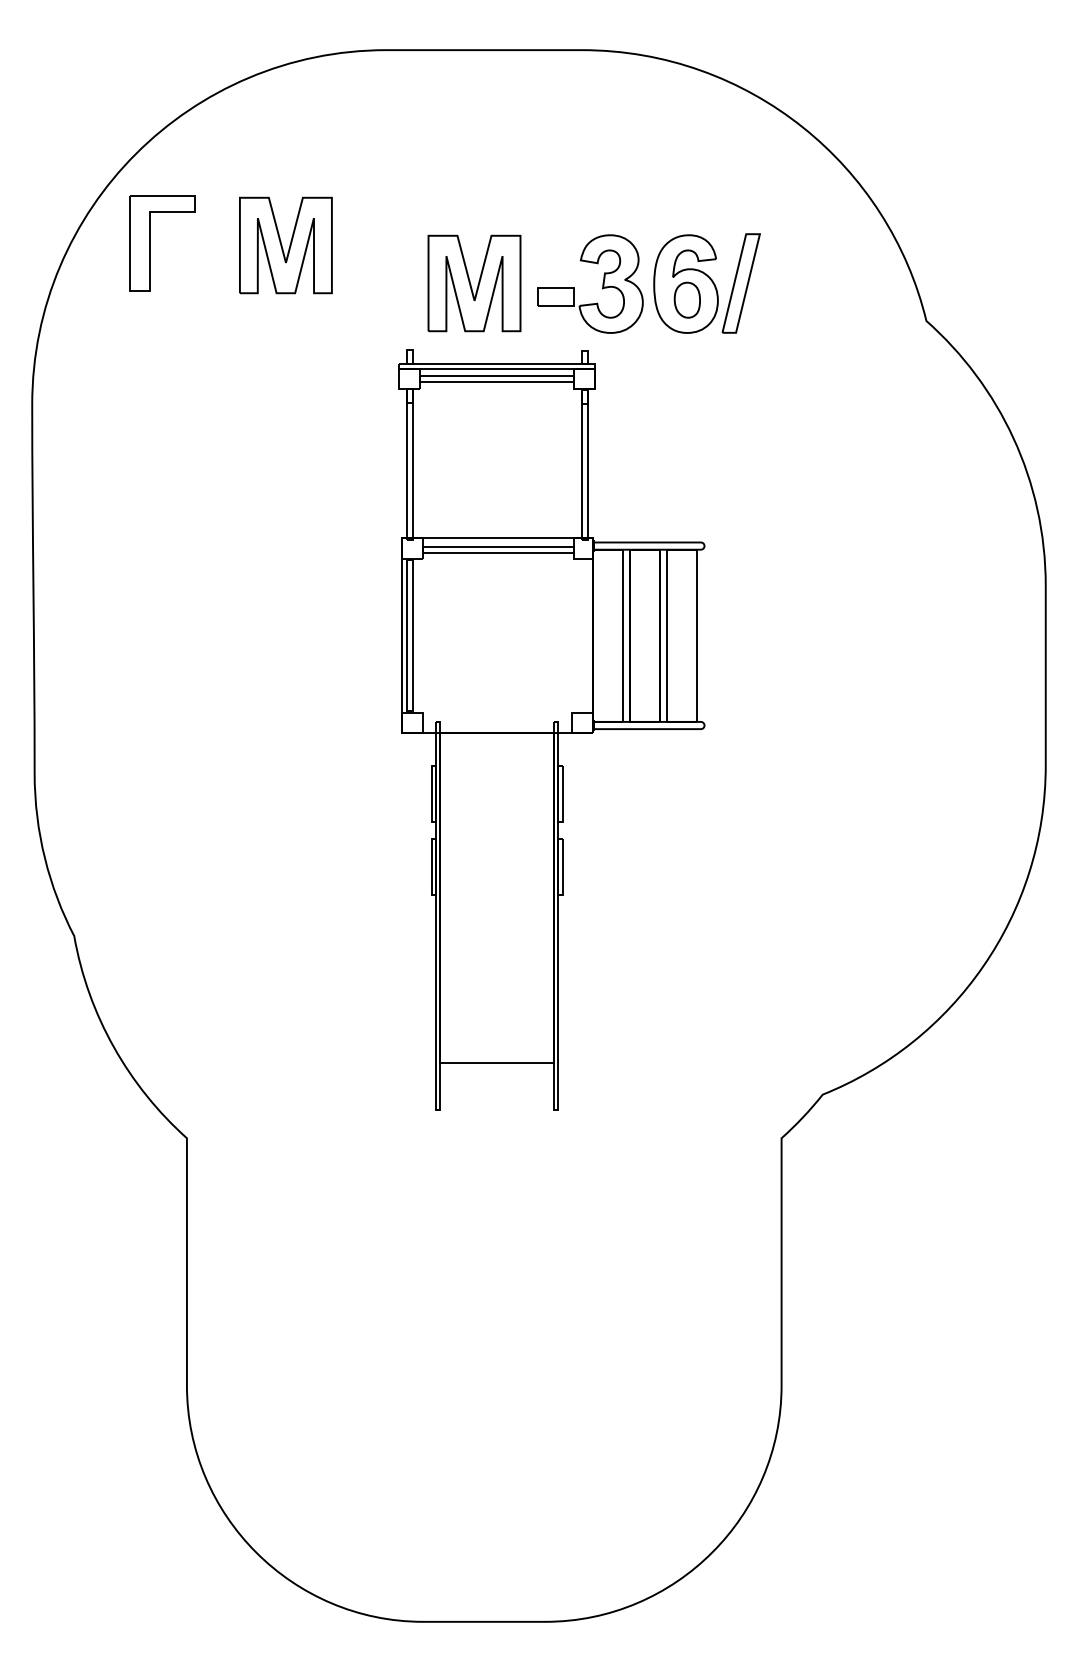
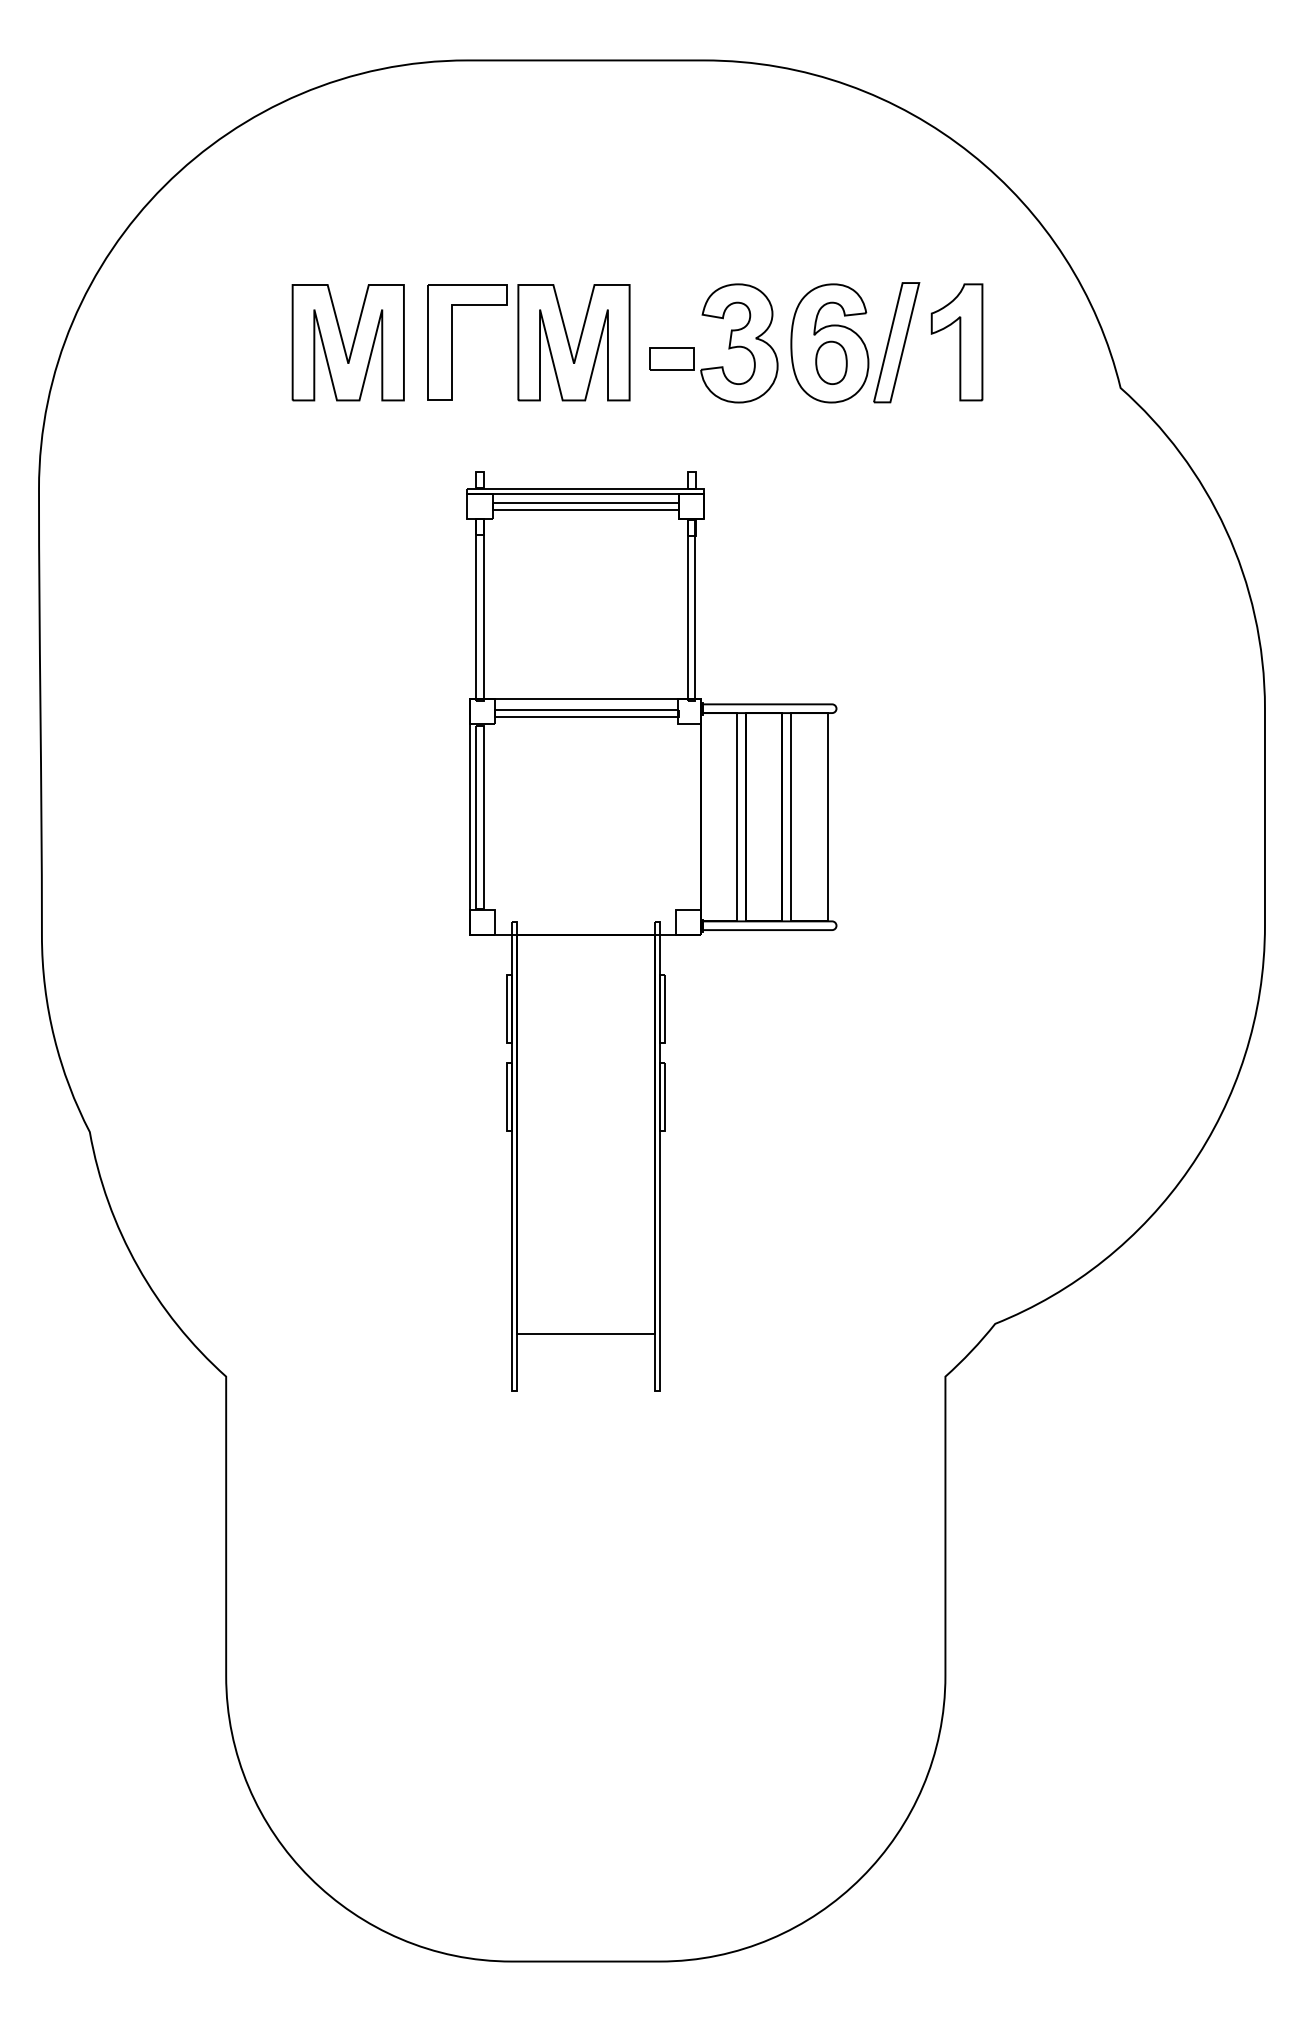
part: (150, 243) -> (453, 342), moved
part: (285, 245) -> (347, 342), moved
part: (791, 283) -> (957, 342), added
part: (551, 729) -> (651, 930), moved

